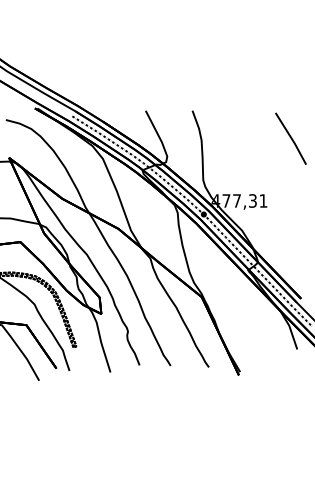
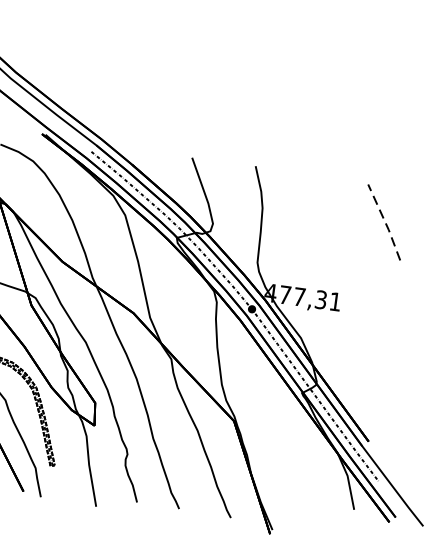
line: (291, 138) -> (385, 222), solid -> dashed

